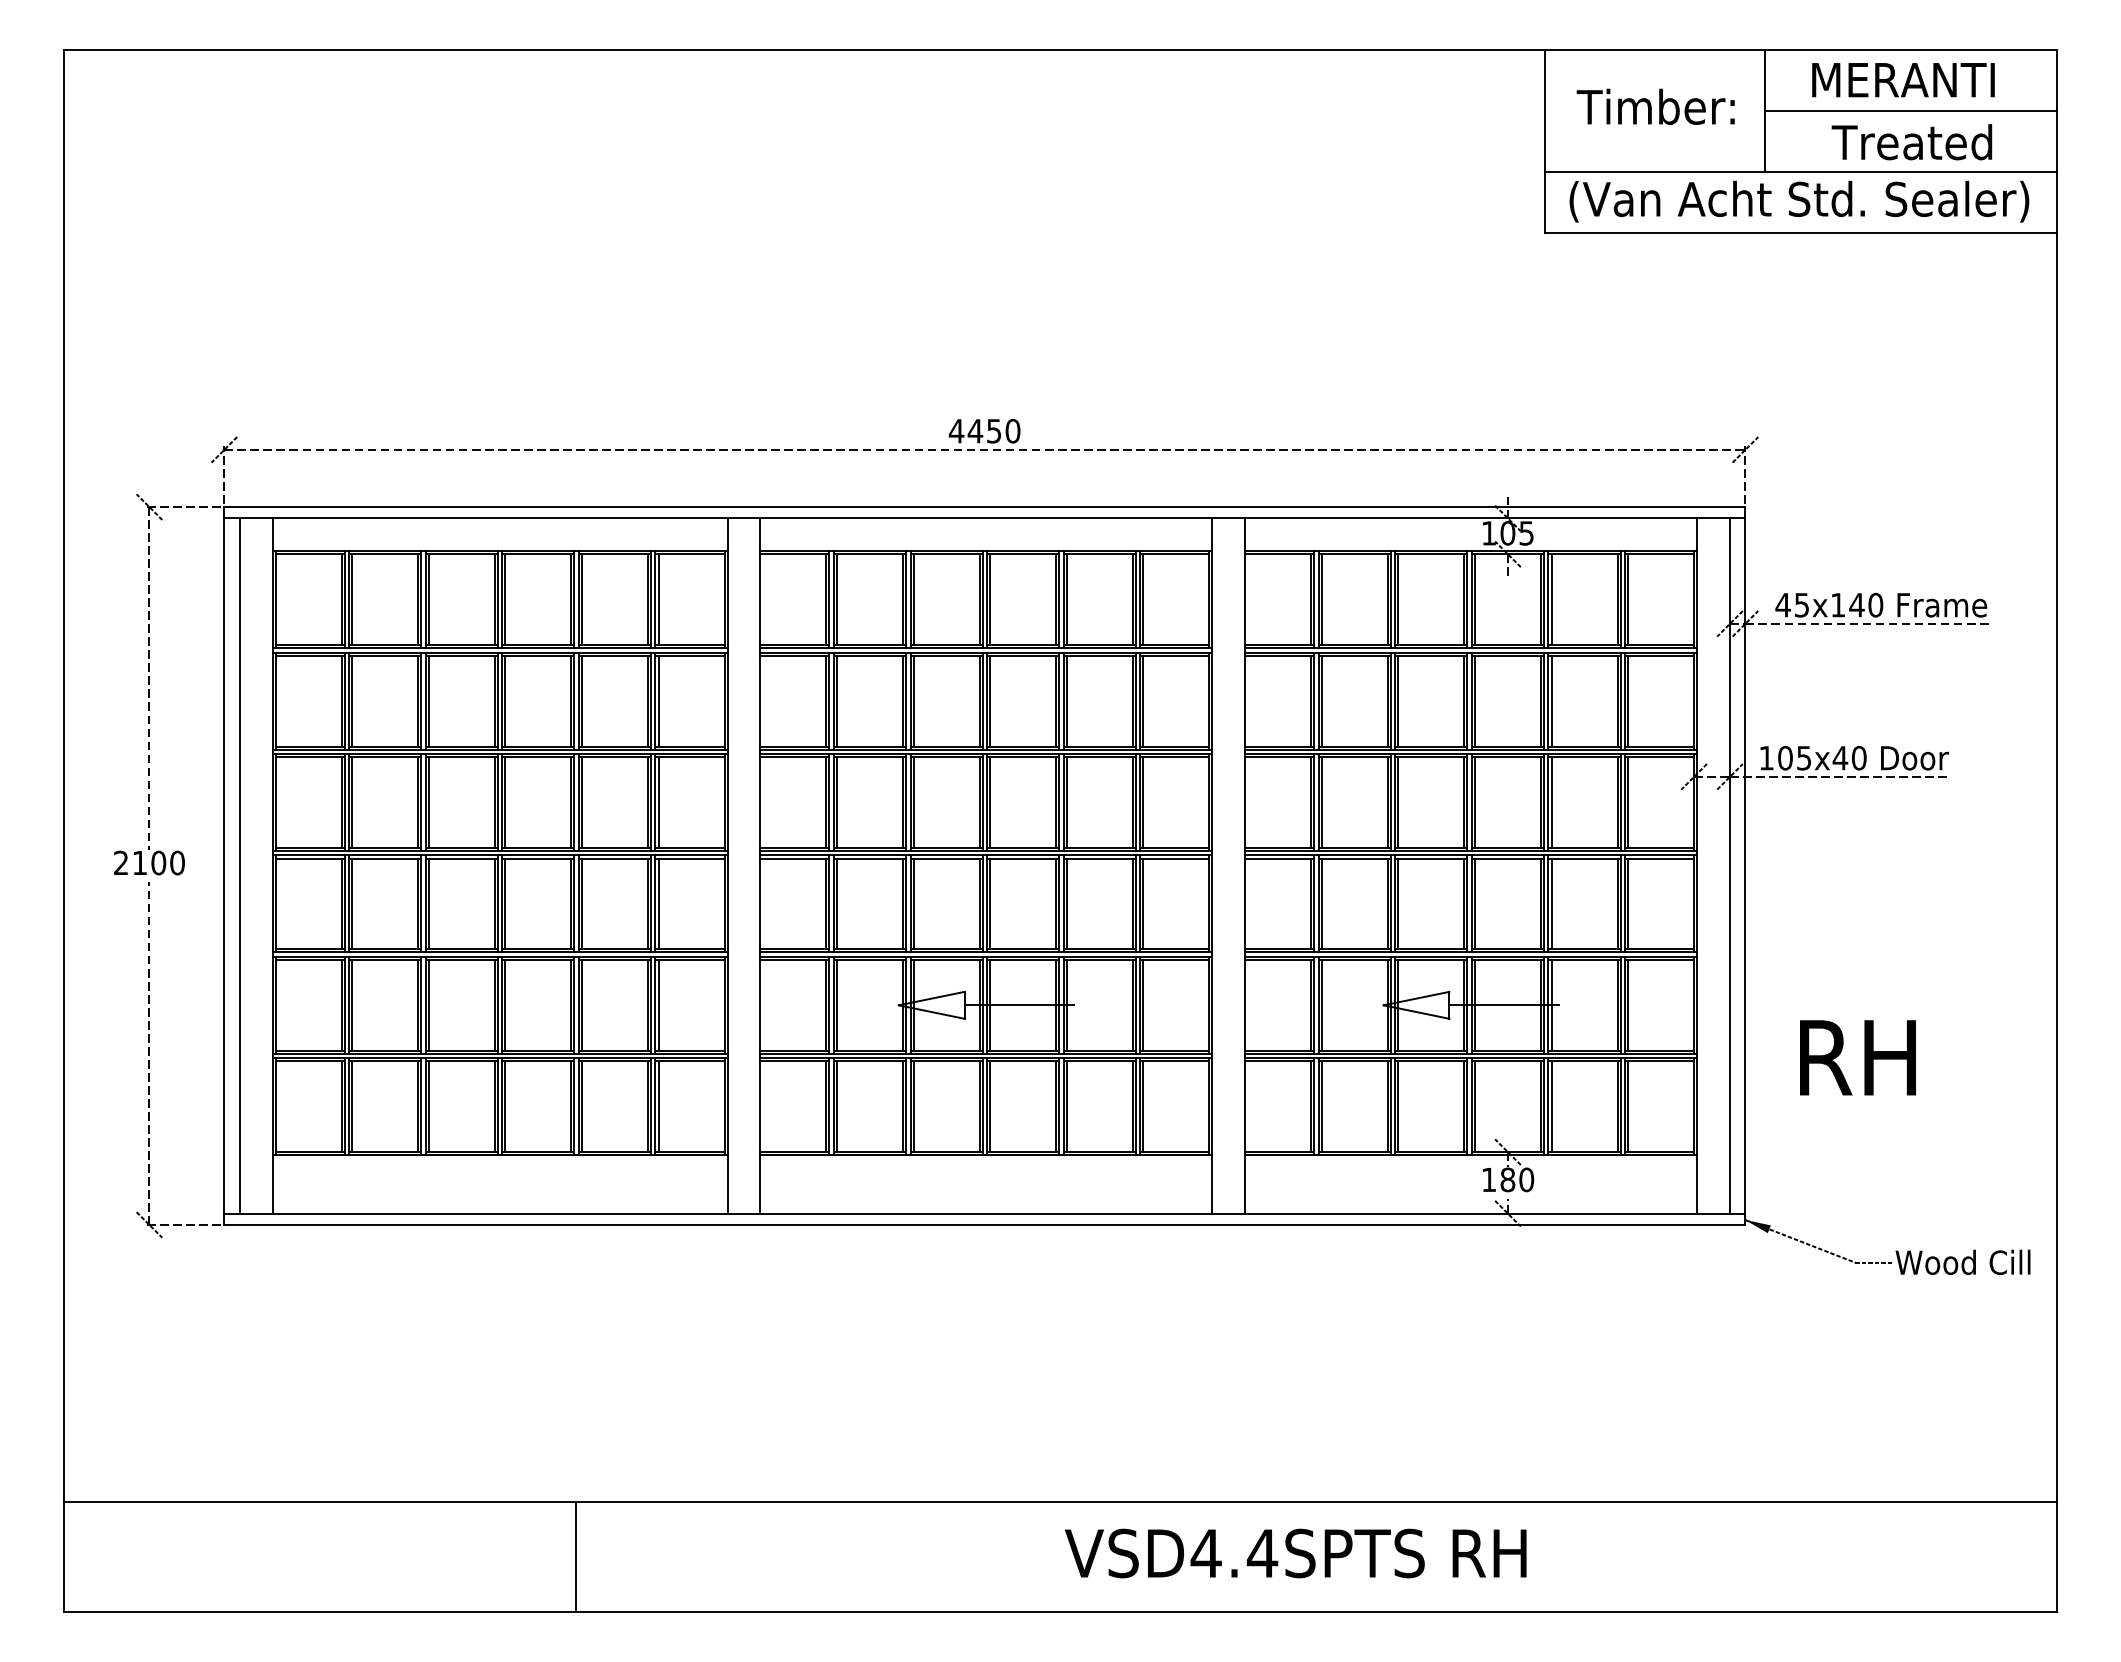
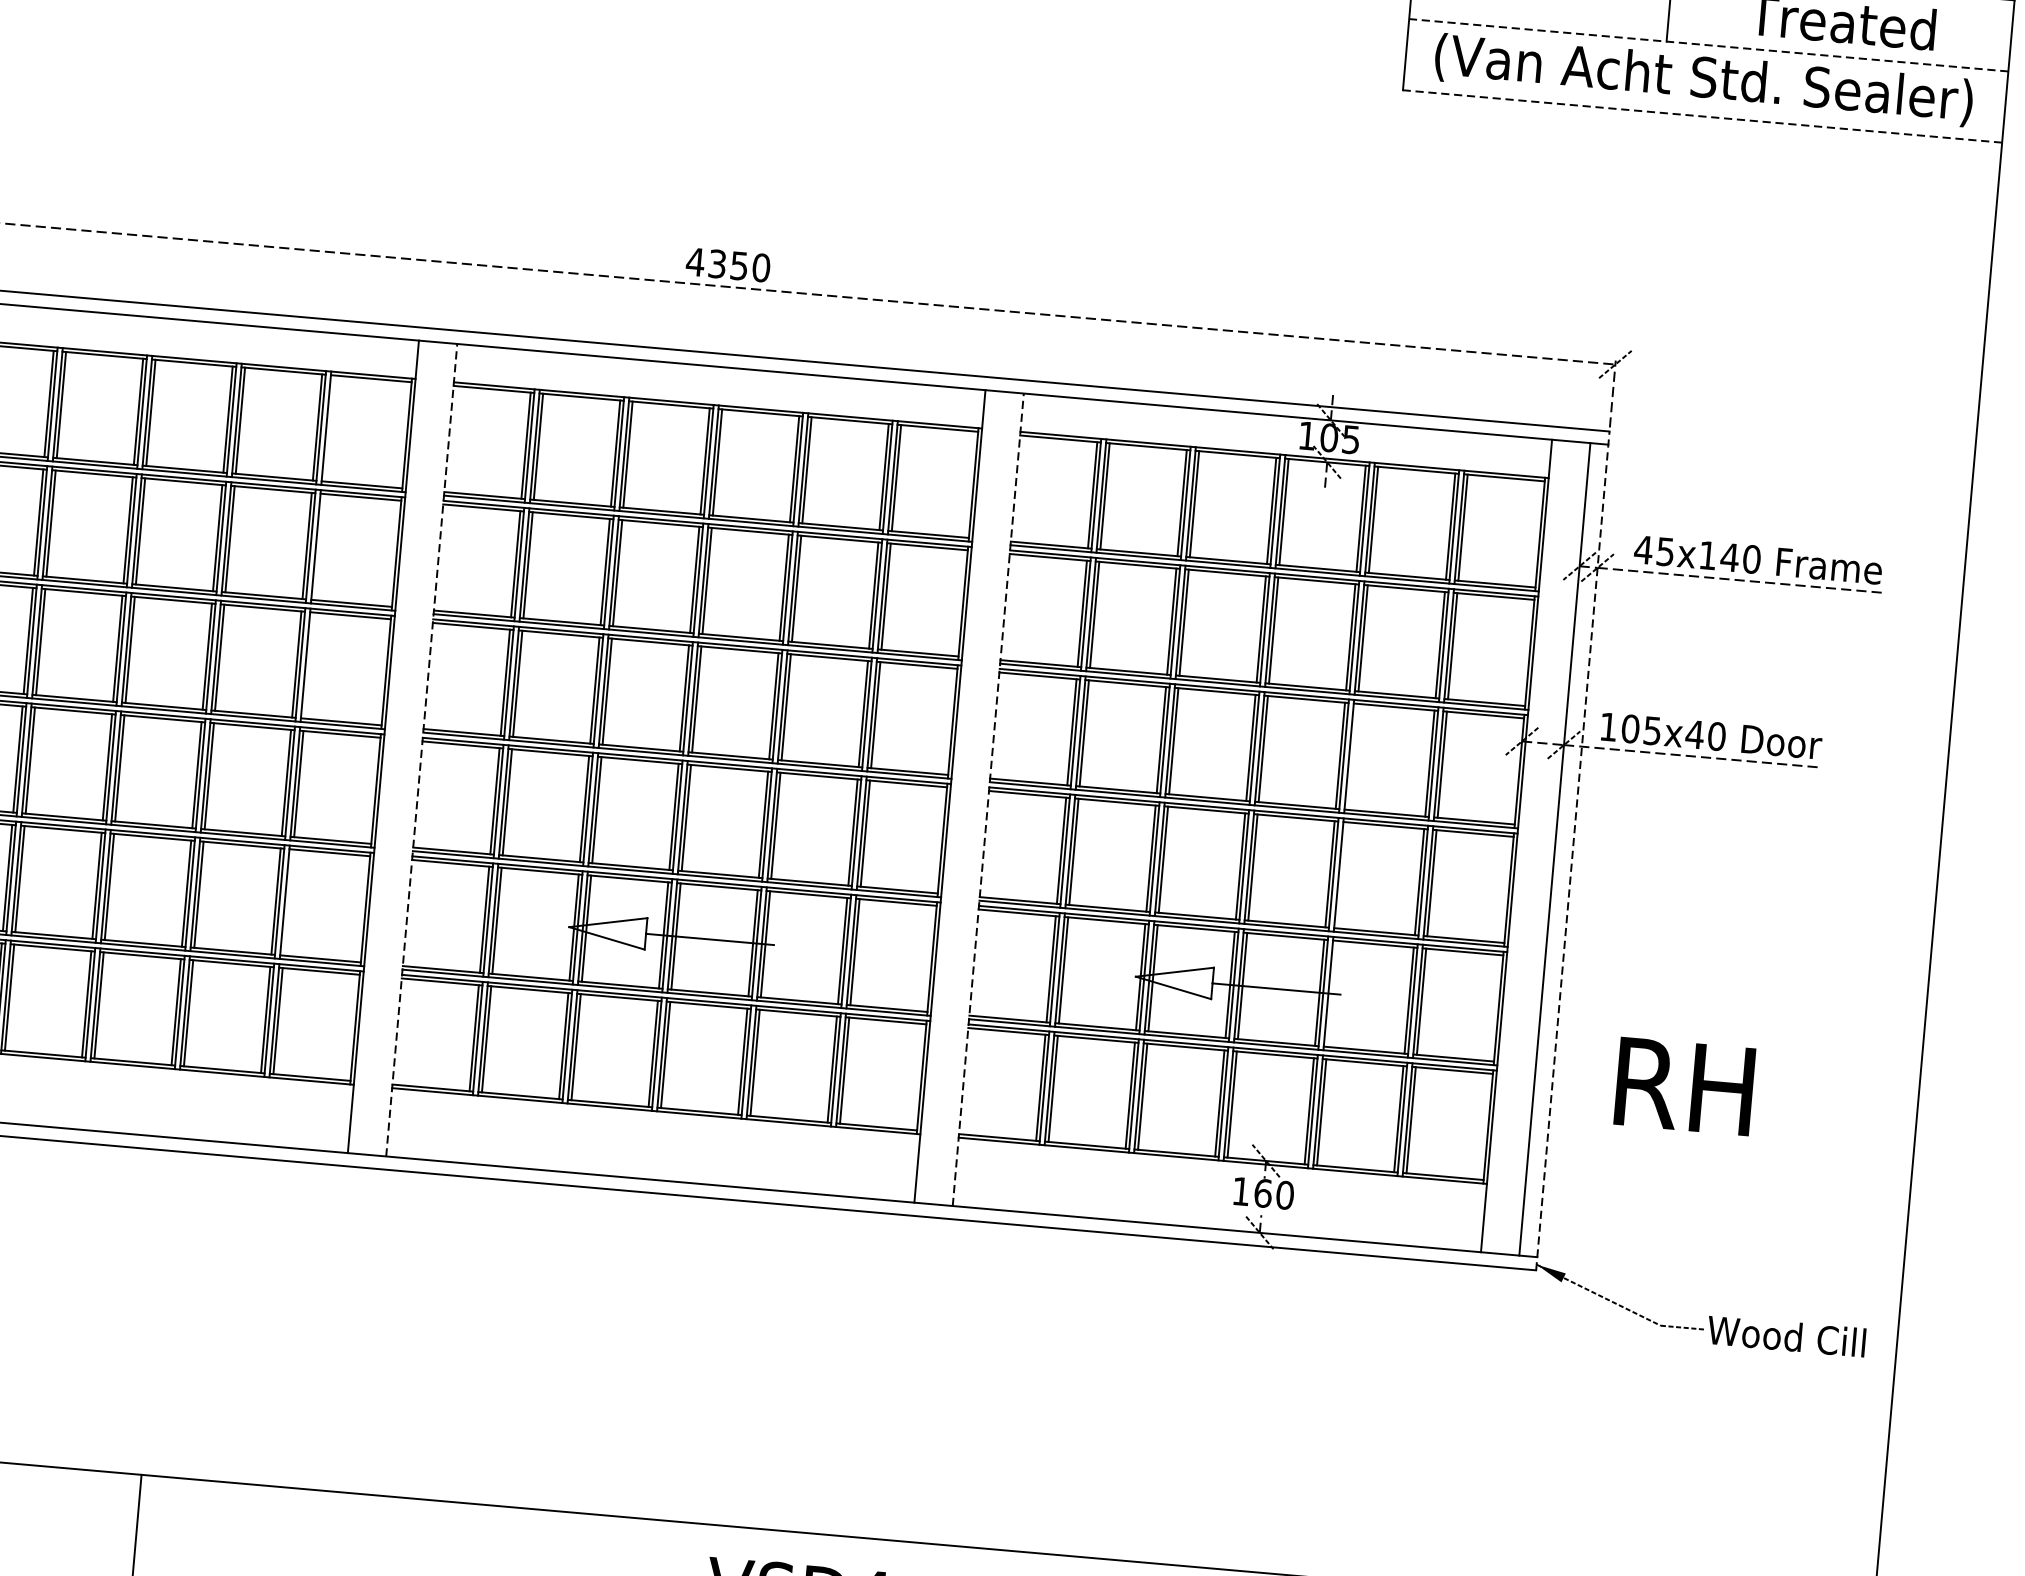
line: (1800, 171) -> (1708, 44), solid -> dashed
line: (1800, 232) -> (1701, 116), solid -> dashed
text: (975, 430) -> (717, 263), 4450 -> 4350
line: (658, 599) -> (329, 428), removed
line: (658, 700) -> (319, 546), removed
line: (658, 802) -> (309, 665), removed
line: (1551, 802) -> (1352, 756), removed
line: (760, 866) -> (421, 750), solid -> dashed
line: (1245, 866) -> (988, 800), solid -> dashed
line: (1745, 866) -> (1572, 851), solid -> dashed
line: (1551, 903) -> (1342, 874), removed
line: (658, 1004) -> (288, 901), removed
line: (1551, 1004) -> (1332, 992), removed
text: (1507, 1179) -> (1262, 1192), 180 -> 160

